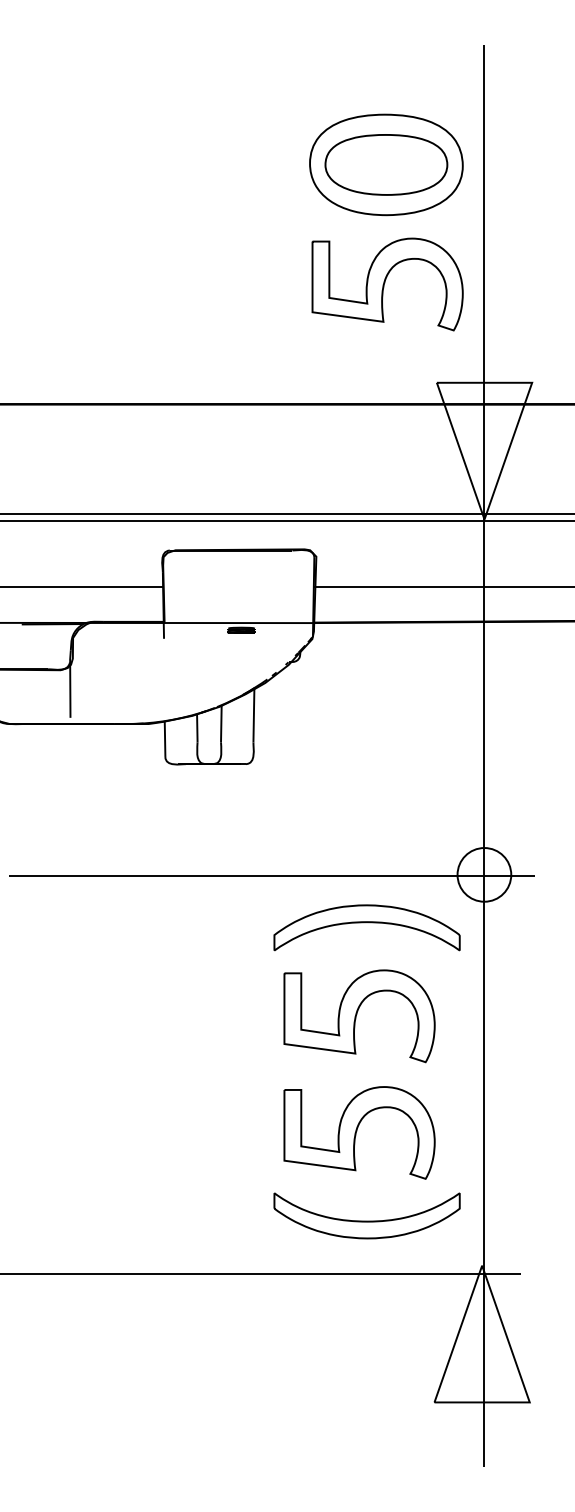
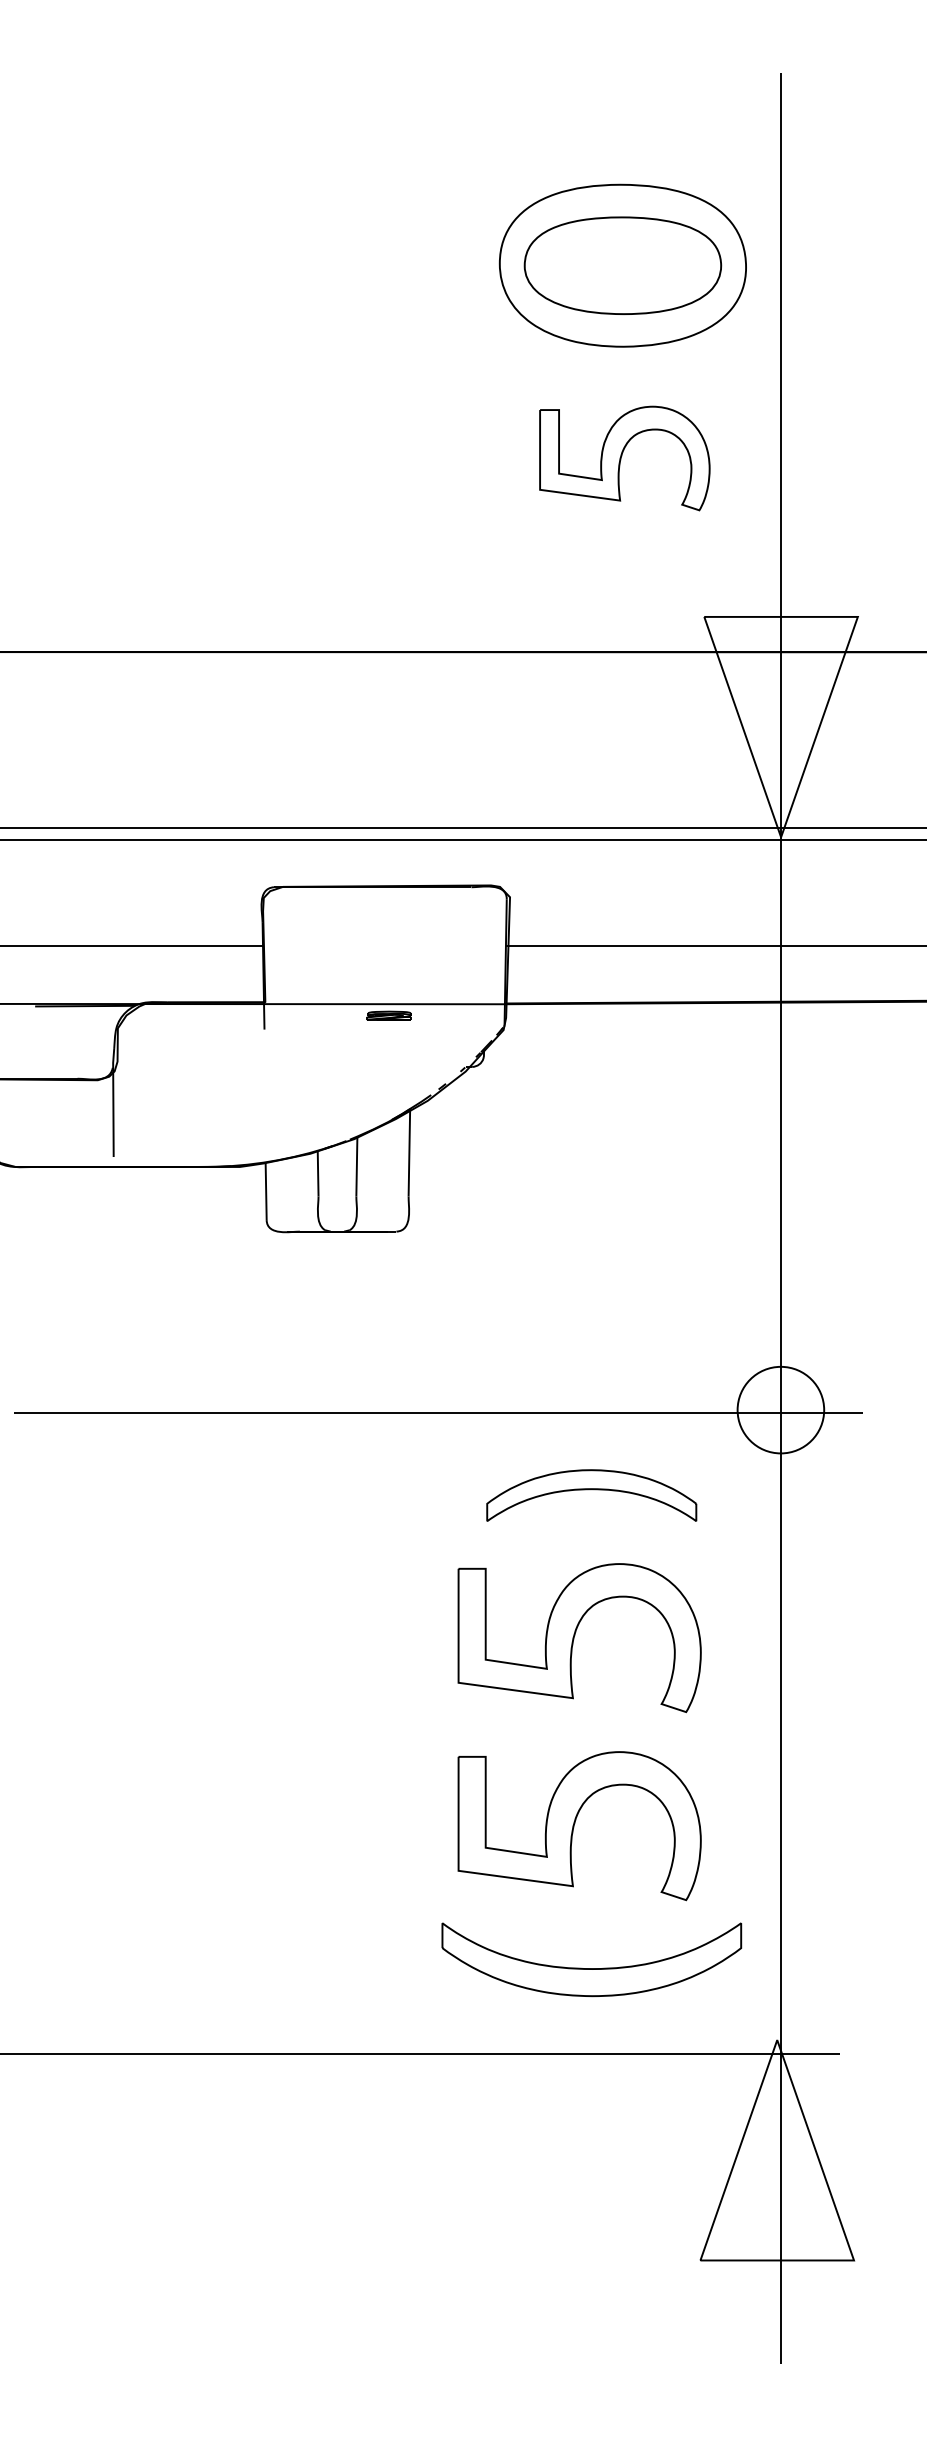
part: (387, 284) -> (624, 458), size x0.7
part: (366, 927) -> (590, 1494), size x0.7

